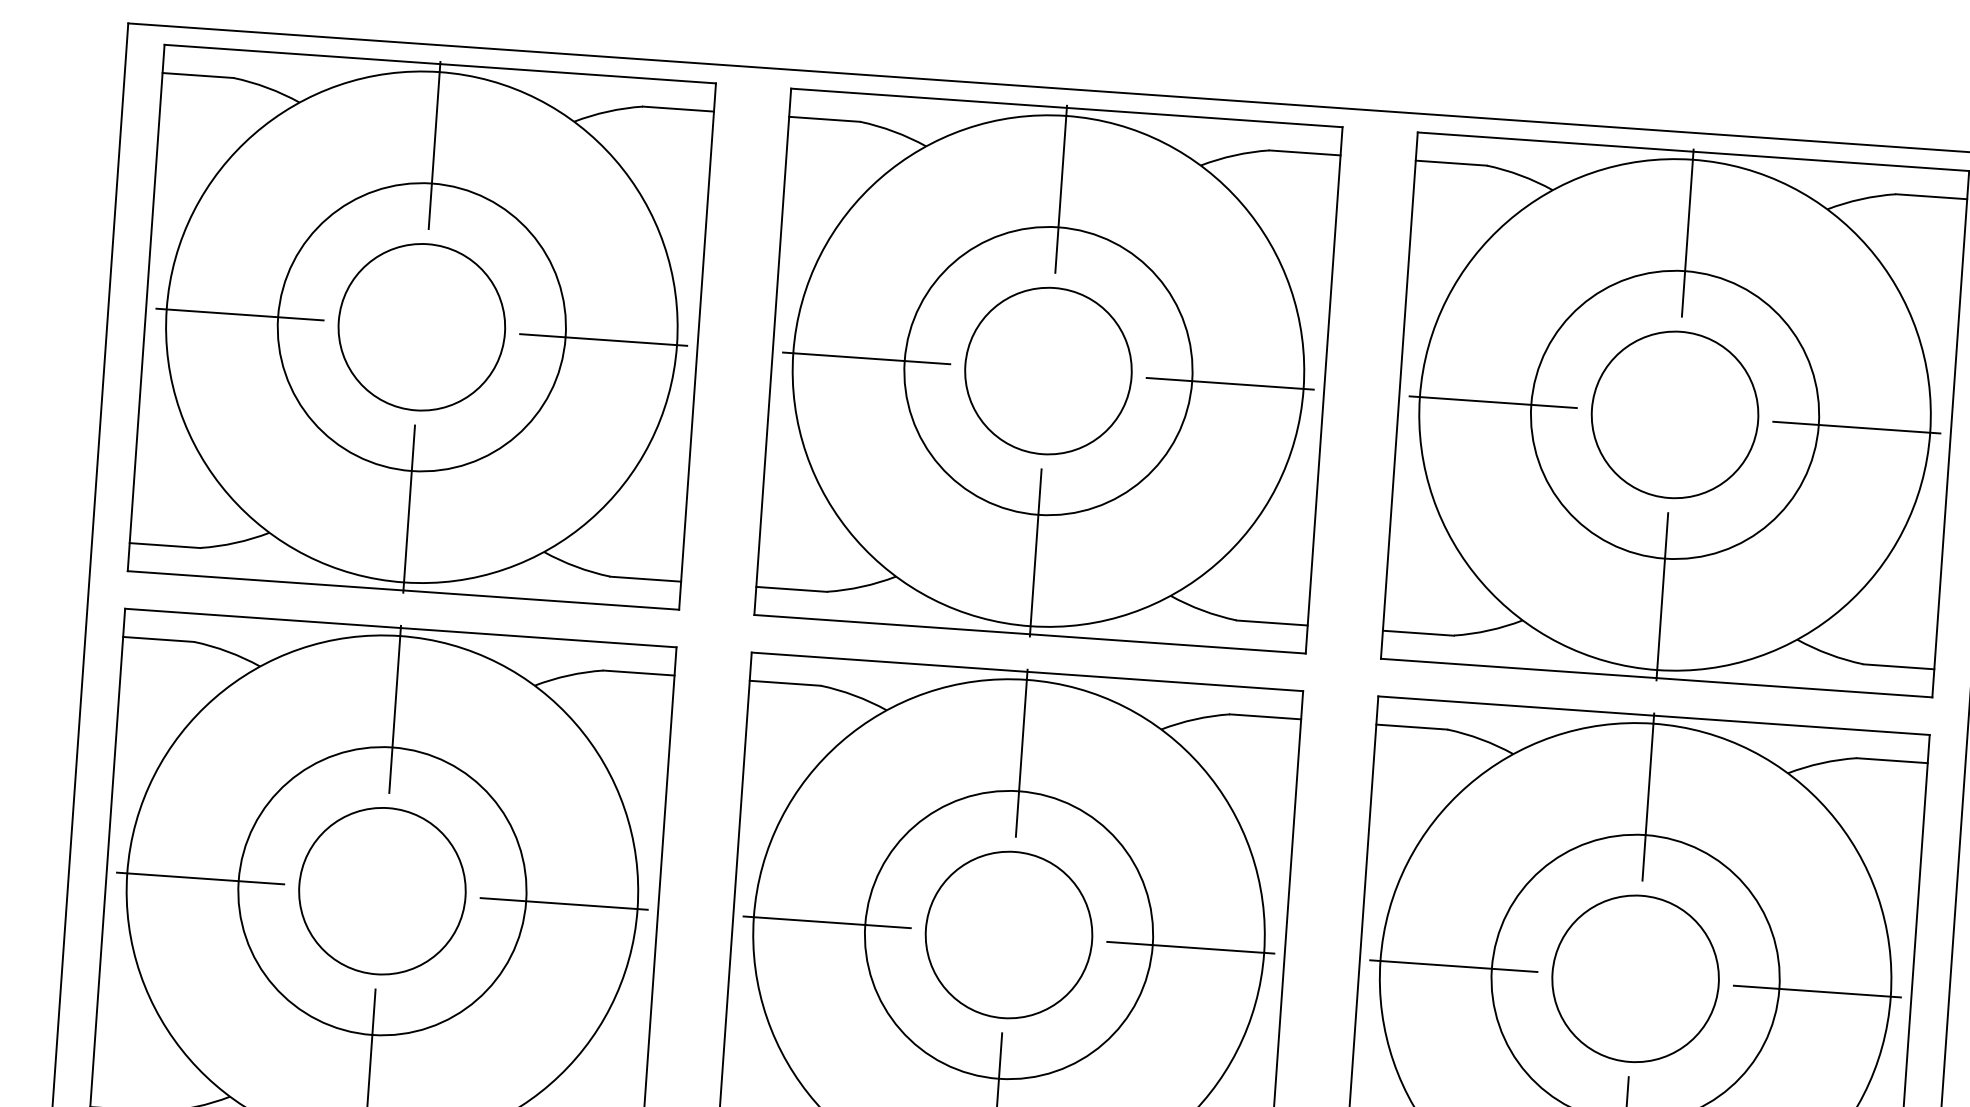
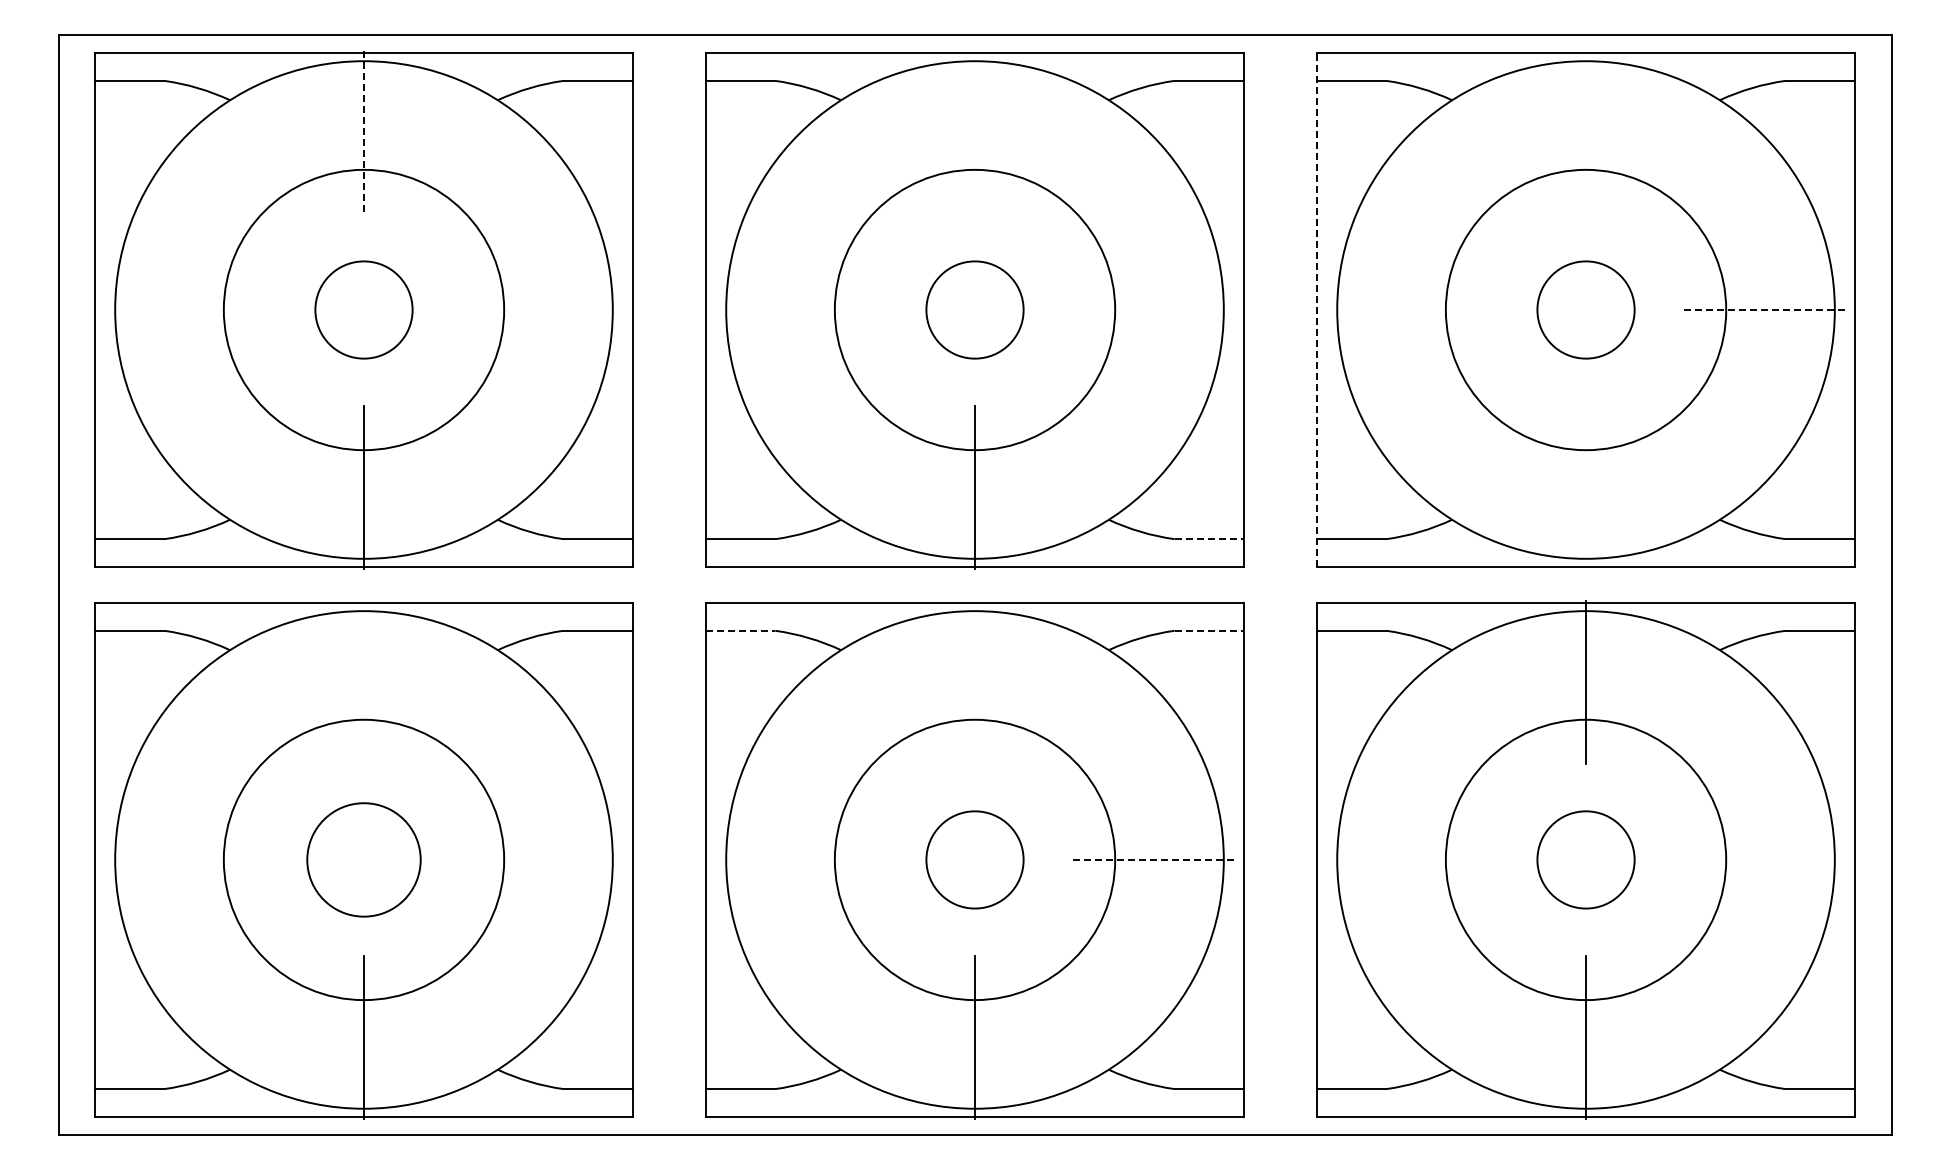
line: (435, 146) -> (364, 133), solid -> dashed
line: (1061, 189) -> (975, 132), removed
line: (1688, 232) -> (1586, 132), removed
line: (239, 315) -> (186, 310), removed
circle: (421, 327) -> (363, 310), size x0.6
line: (602, 340) -> (540, 310), removed
line: (866, 358) -> (797, 310), removed
circle: (1048, 371) -> (975, 310), size x0.6
line: (1229, 384) -> (1151, 310), removed
line: (1399, 396) -> (1317, 310), solid -> dashed
line: (1492, 402) -> (1408, 310), removed
circle: (1675, 415) -> (1586, 310), size x0.6
line: (1855, 428) -> (1762, 310), solid -> dashed
line: (1662, 595) -> (1586, 486), removed
line: (1272, 623) -> (1209, 539), solid -> dashed
line: (784, 682) -> (740, 630), solid -> dashed
line: (395, 709) -> (364, 682), removed
line: (1265, 716) -> (1209, 630), solid -> dashed
line: (1022, 753) -> (975, 682), removed
line: (200, 878) -> (186, 859), removed
circle: (381, 890) -> (363, 859), size x0.7
line: (563, 903) -> (540, 859), removed
line: (827, 921) -> (797, 859), removed
circle: (1009, 934) -> (975, 859), size x0.6
line: (1190, 947) -> (1151, 859), solid -> dashed
line: (1453, 965) -> (1408, 859), removed
circle: (1636, 978) -> (1586, 859), size x0.6
line: (1816, 991) -> (1762, 859), removed

